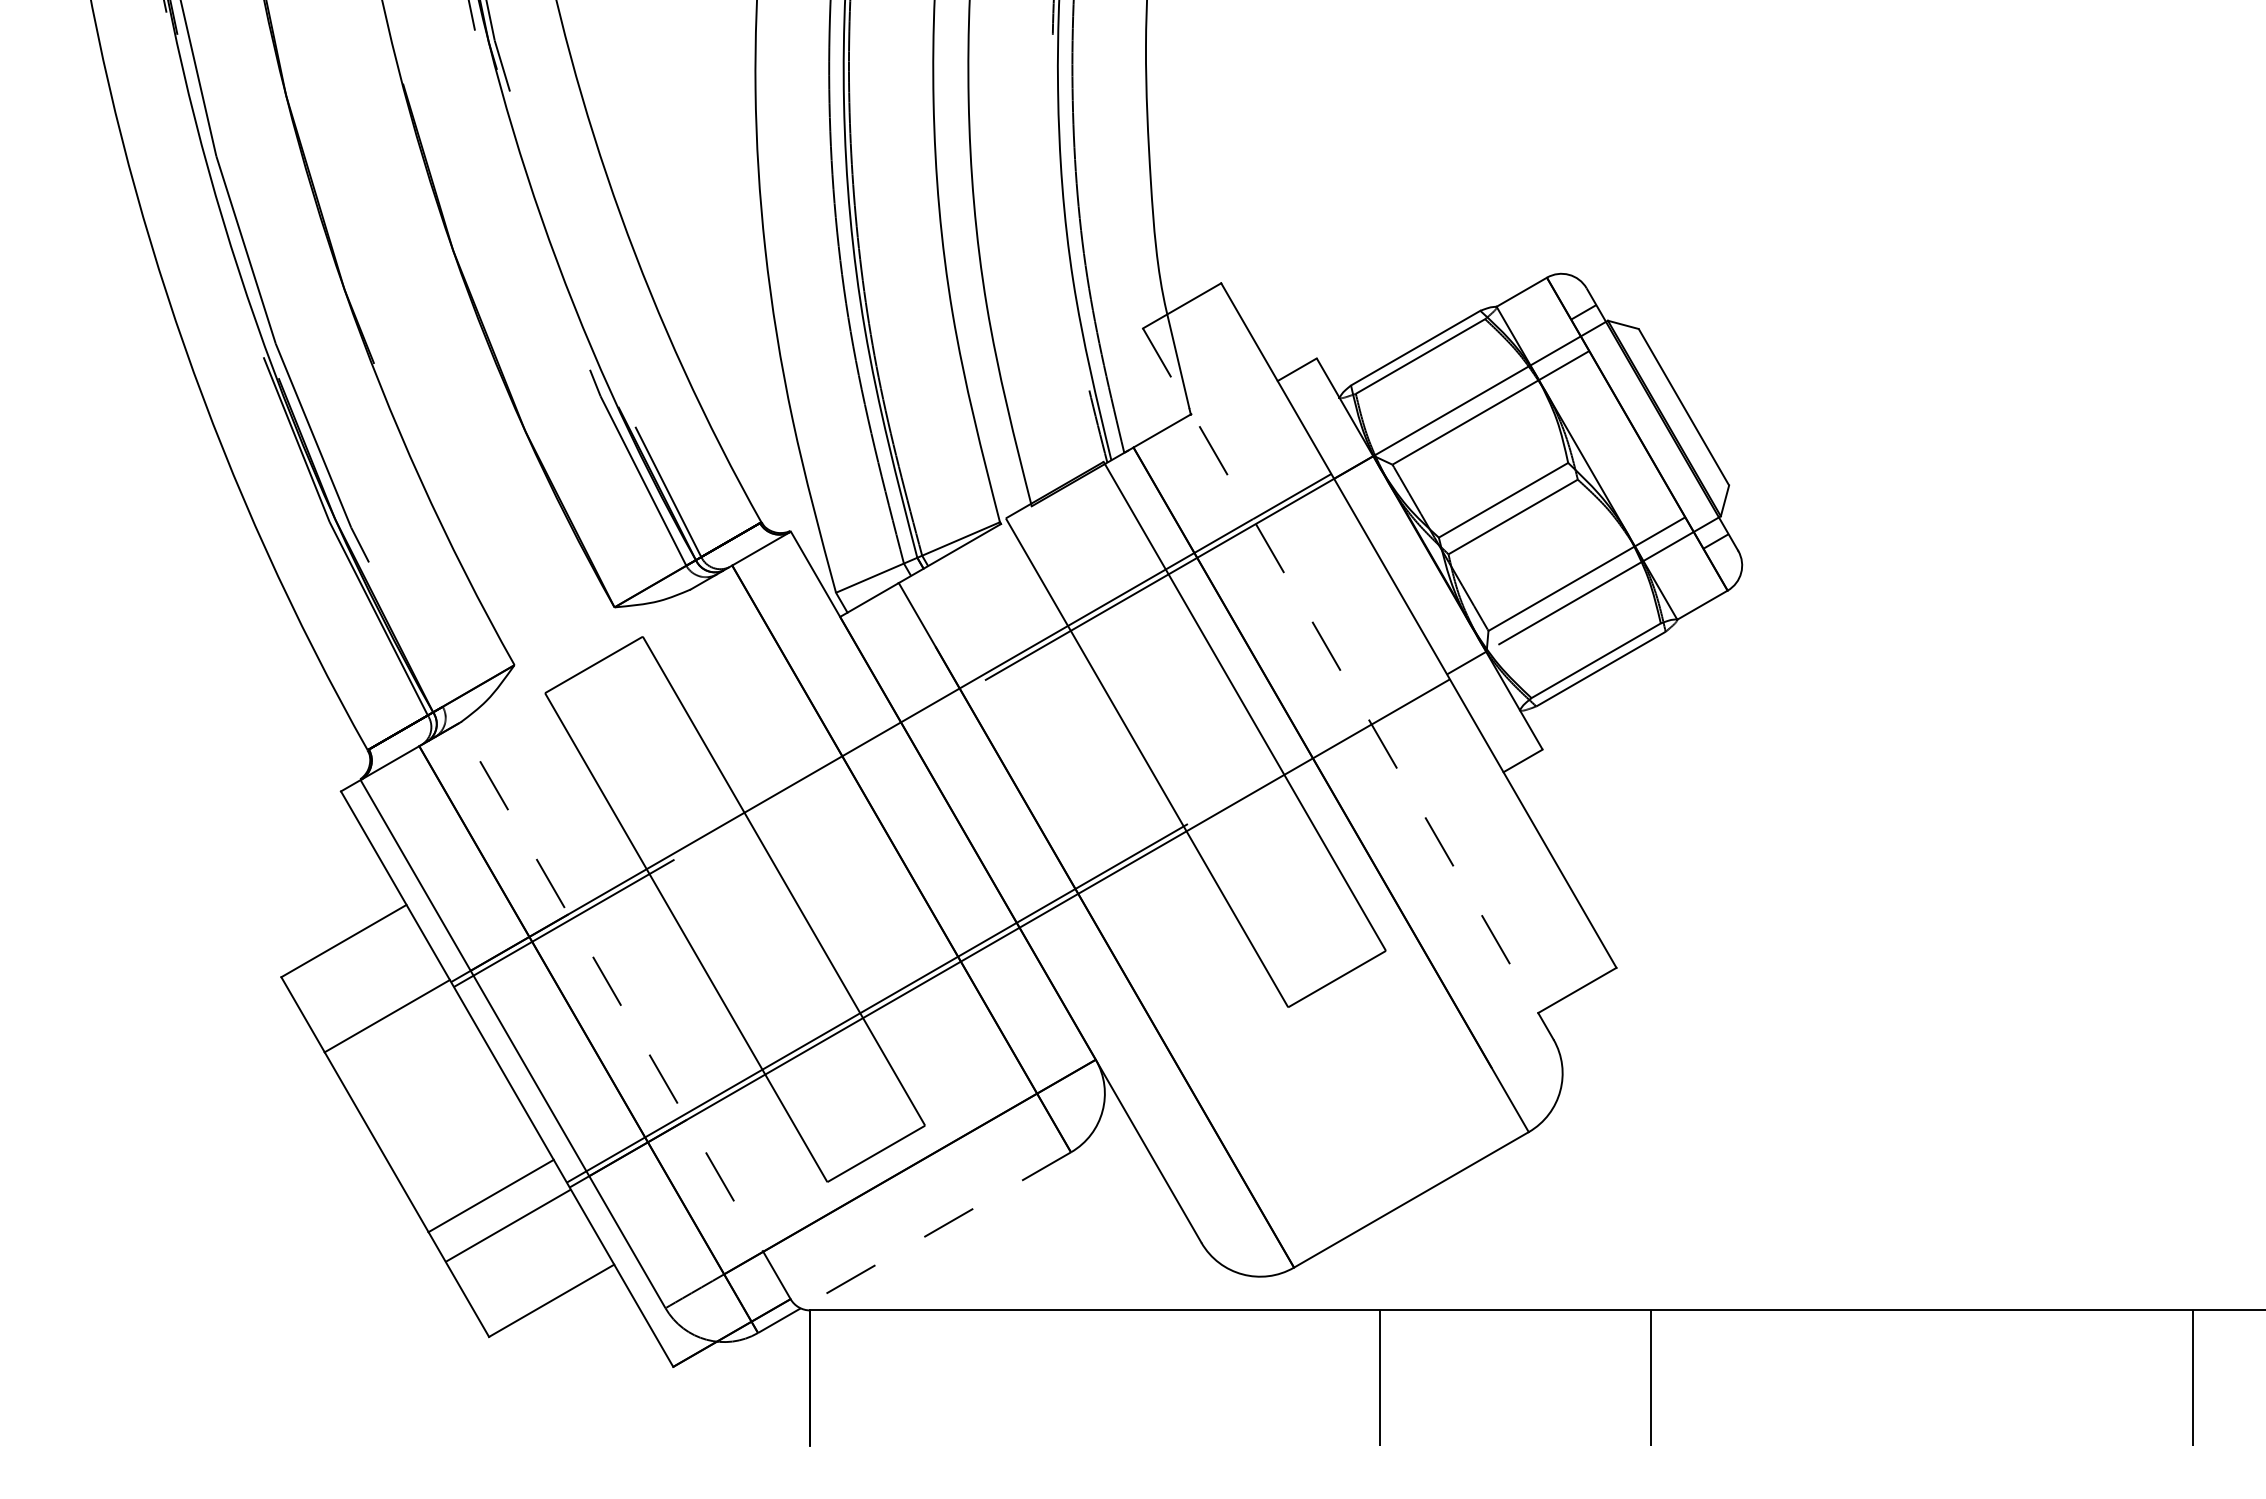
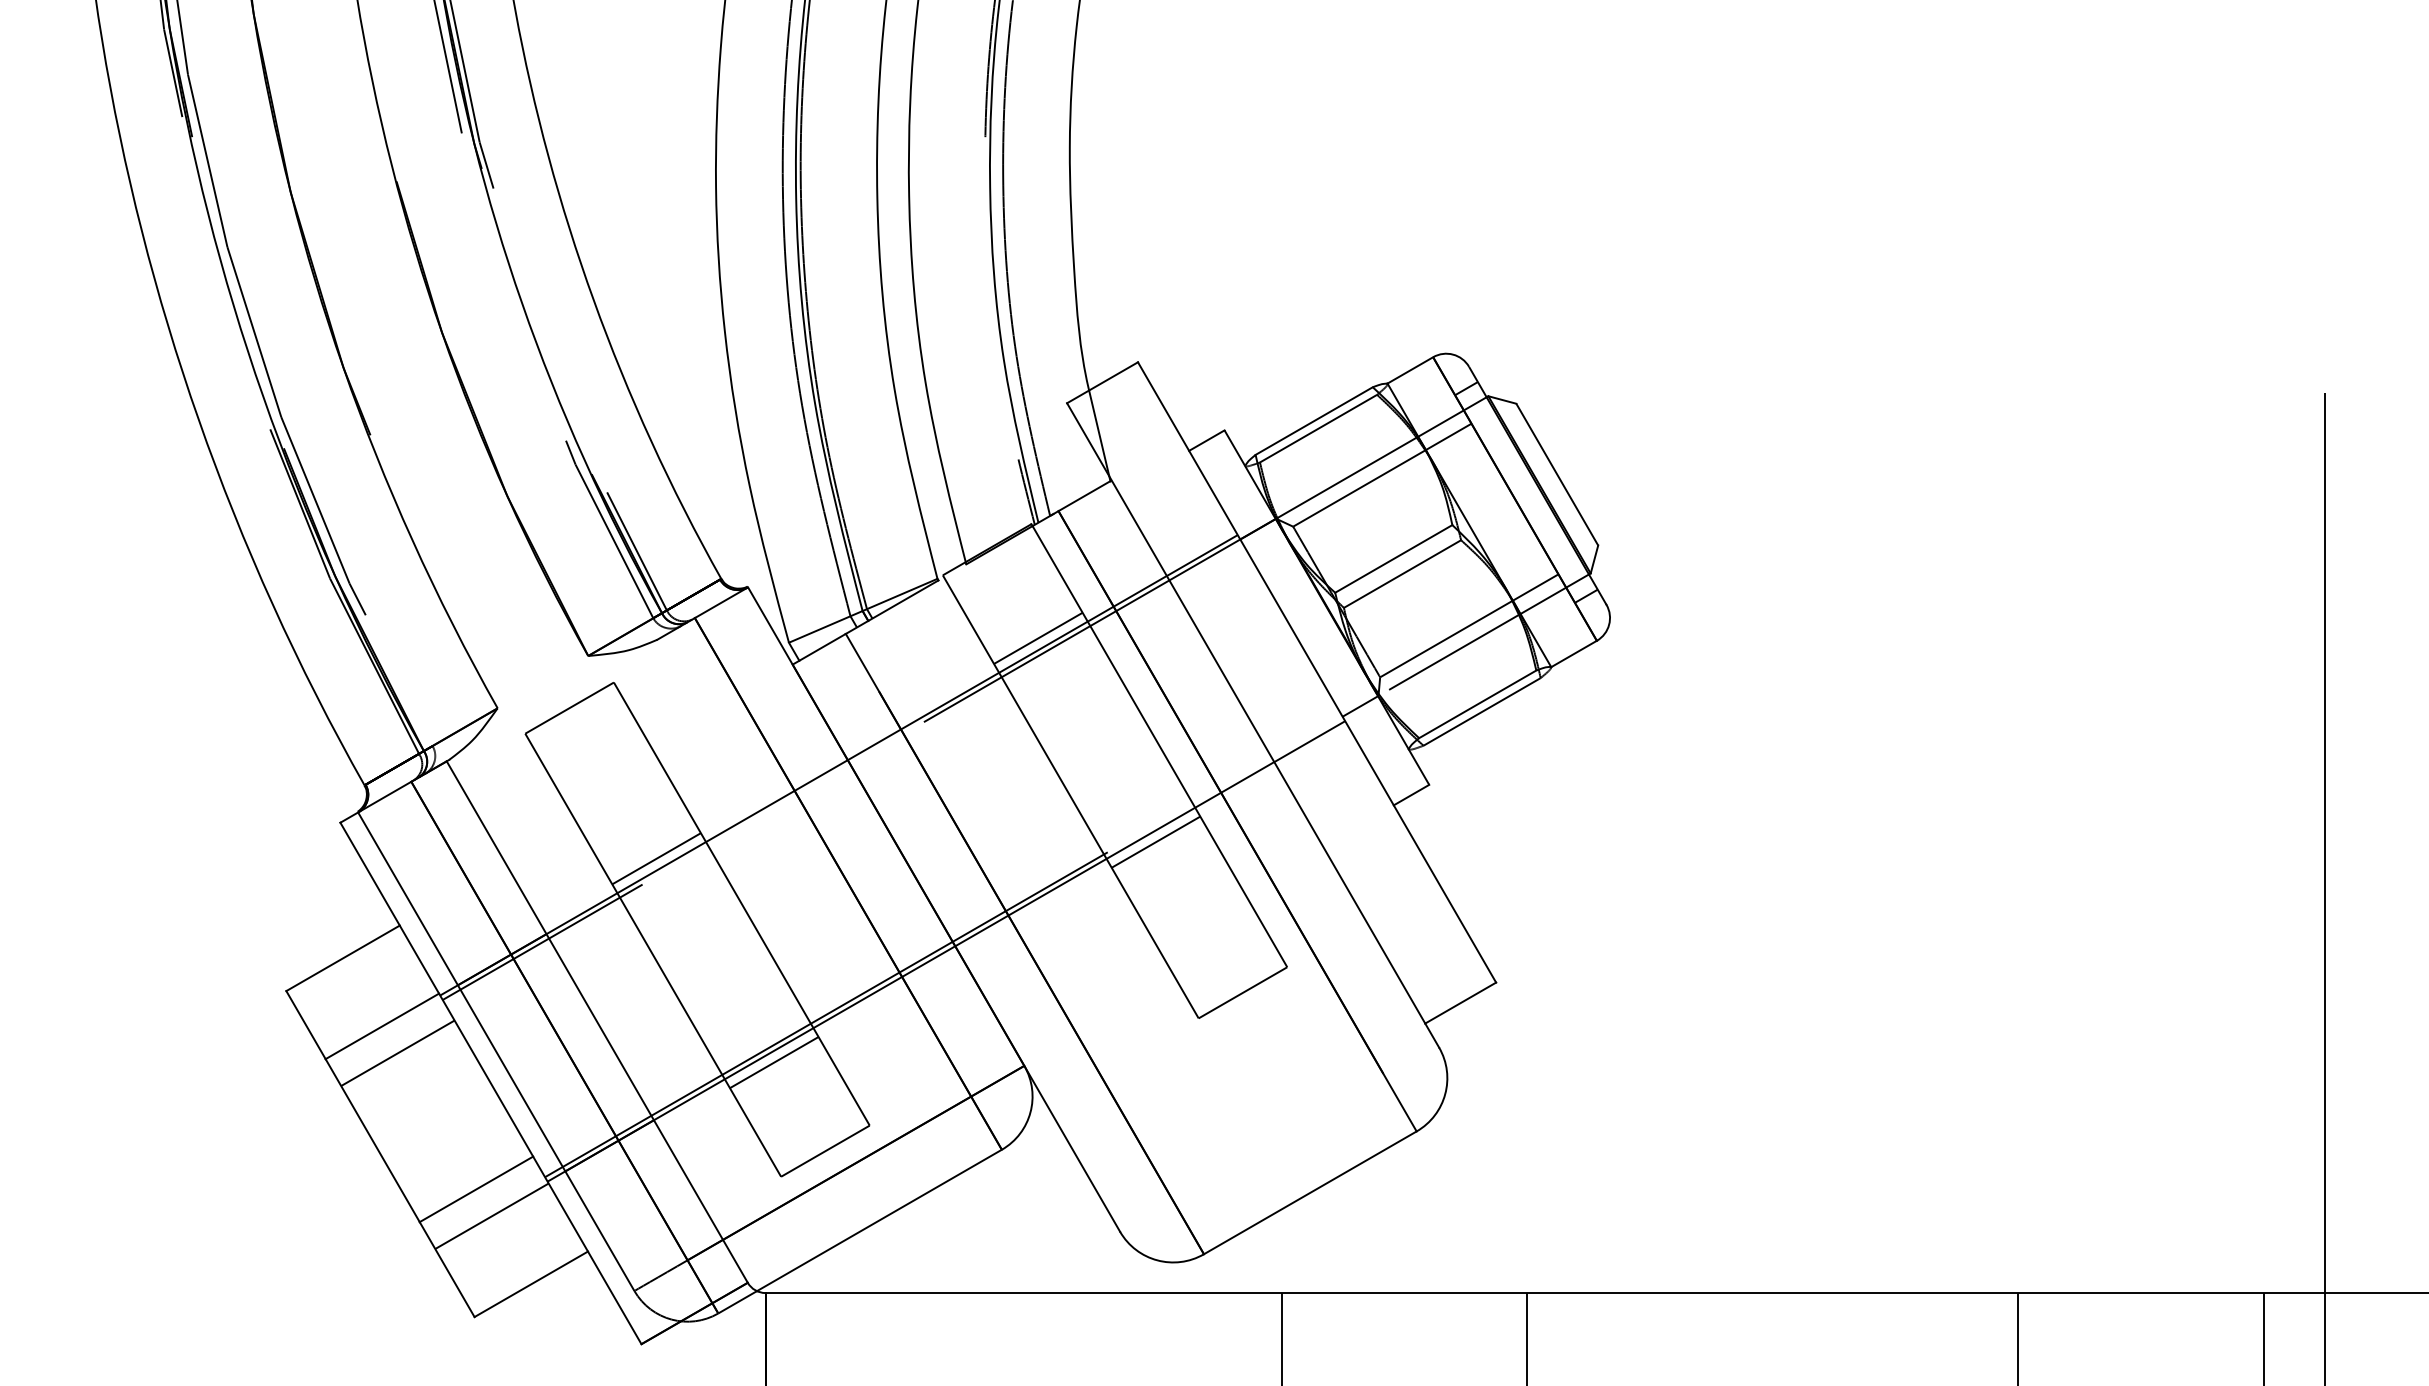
line: (1111, 586) -> (1038, 637), added
line: (1340, 670) -> (1246, 713), dashed -> solid
line: (1240, 812) -> (1155, 841), added
line: (689, 830) -> (656, 858), added
line: (624, 1010) -> (597, 1021), dashed -> solid
line: (404, 1046) -> (397, 1053), added
line: (818, 1056) -> (773, 1062), added
line: (934, 1230) -> (878, 1220), dashed -> solid

